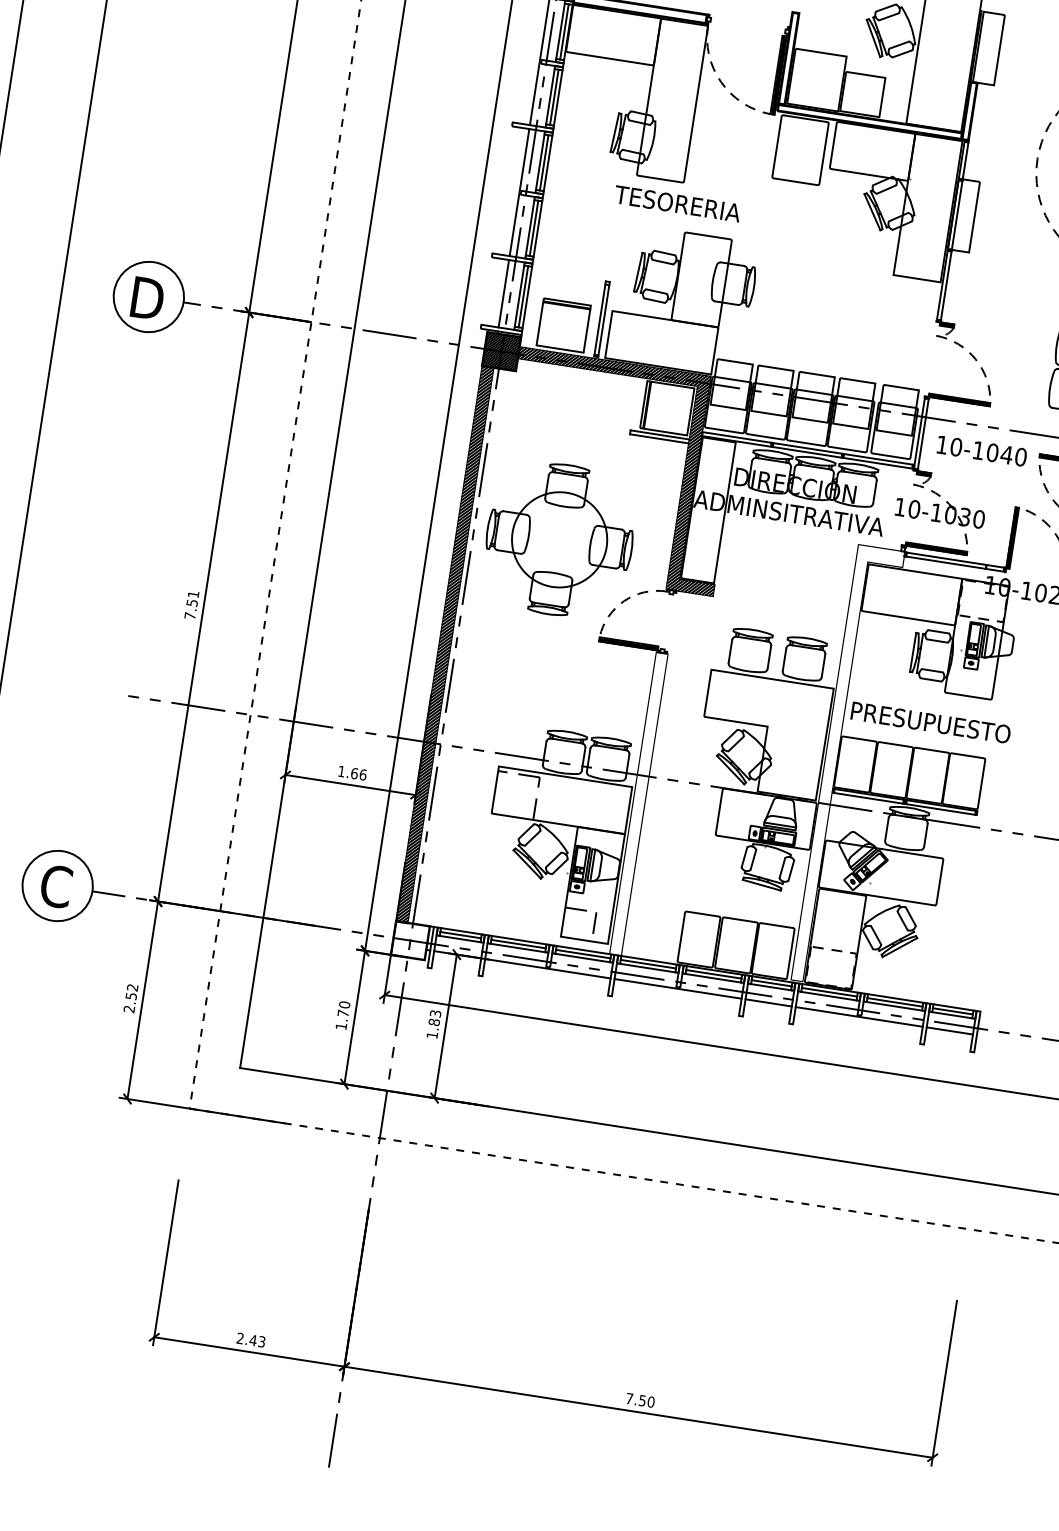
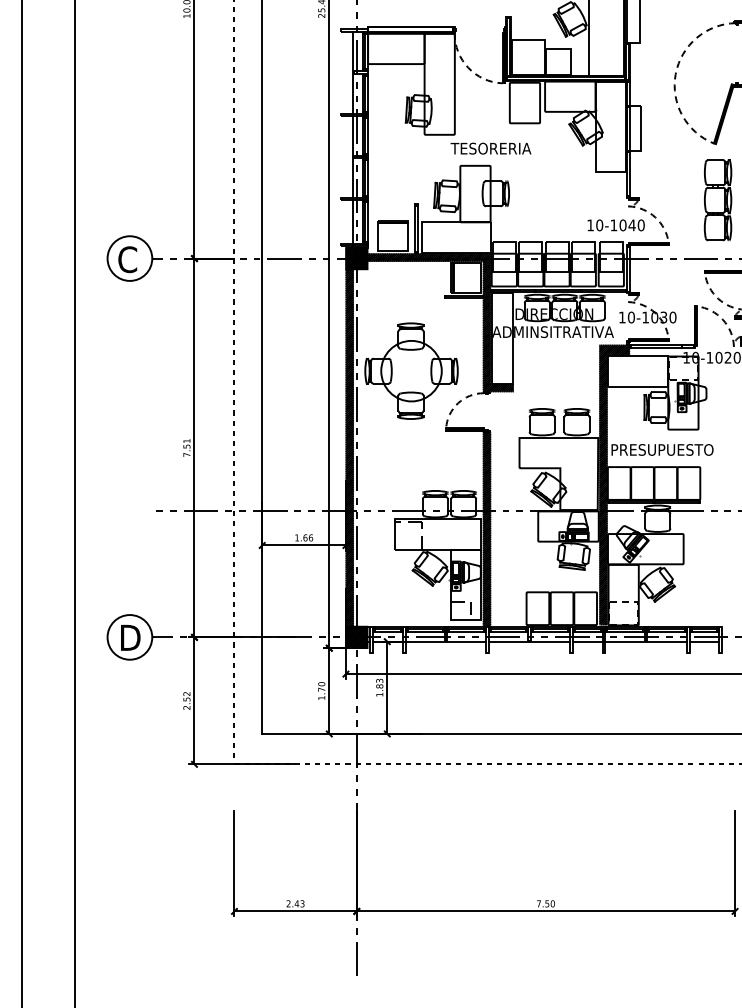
text: (676, 203) -> (490, 148), moved
text: (146, 298) -> (128, 259), D -> C
text: (980, 451) -> (615, 225), moved
hatch: (847, 766) -> (614, 485), added
hatch: (638, 804) -> (486, 529), added
text: (56, 886) -> (129, 637), C -> D
hatch: (409, 940) -> (356, 637), added

